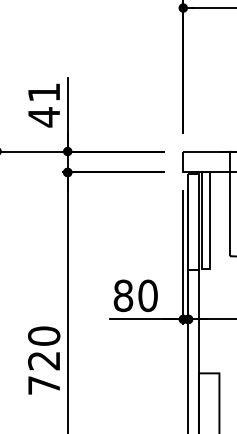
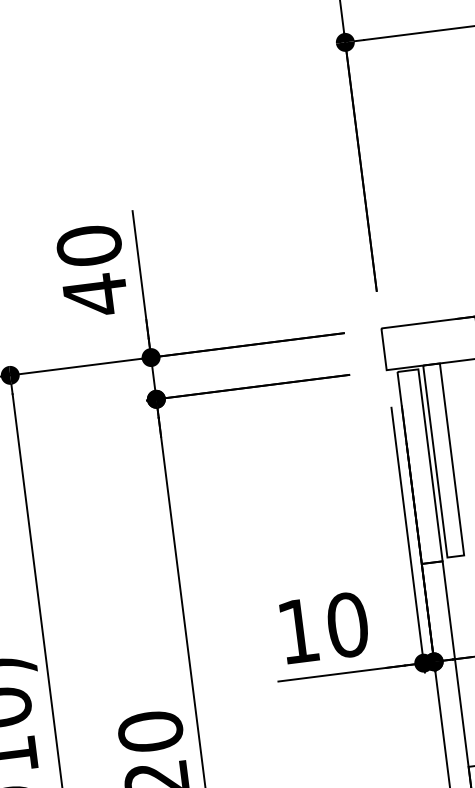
text: (44, 92) -> (89, 245), 41 -> 40
text: (123, 295) -> (298, 630), 80 -> 10

